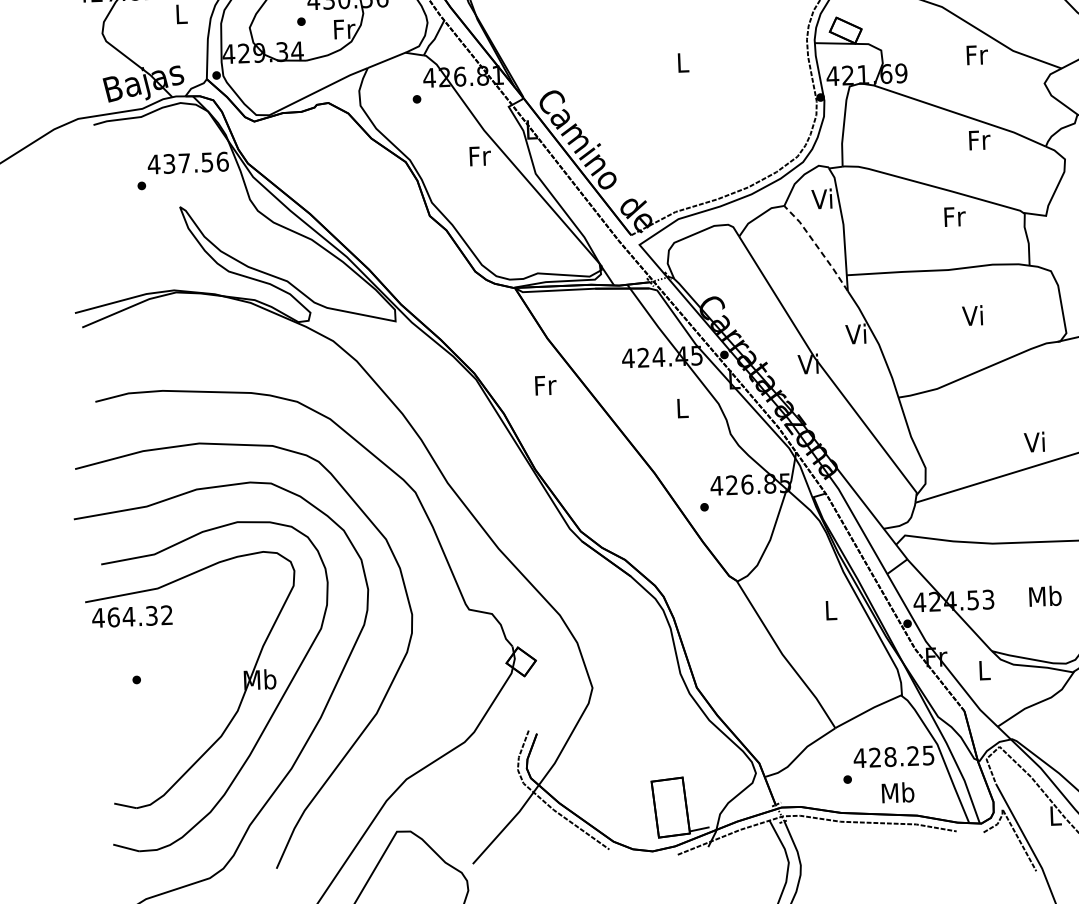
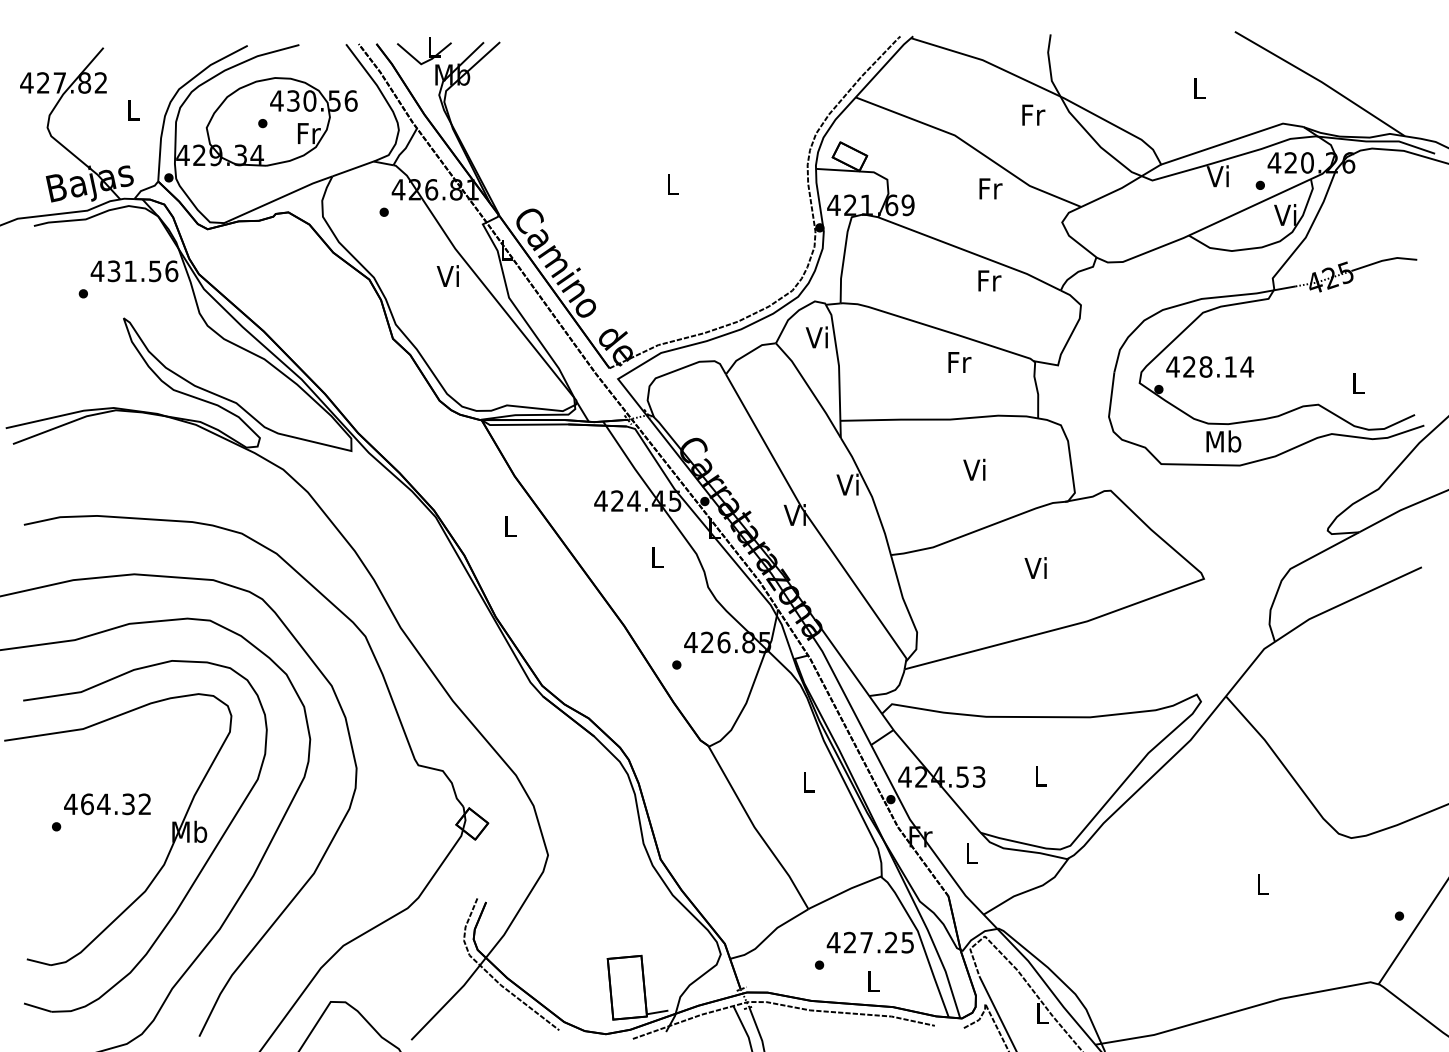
text: (478, 155) -> (448, 275), Fr -> Vi
text: (184, 162) -> (130, 270), 437.56 -> 431.56
line: (817, 247) -> (810, 389), dashed -> solid
text: (545, 385) -> (510, 526), Fr -> L
text: (1034, 441) -> (1035, 567), moved
text: (1045, 595) -> (1040, 775), Mb -> L
text: (132, 616) -> (107, 804), moved
text: (890, 756) -> (866, 942), 428.25 -> 427.25
text: (898, 792) -> (873, 981), Mb -> L

